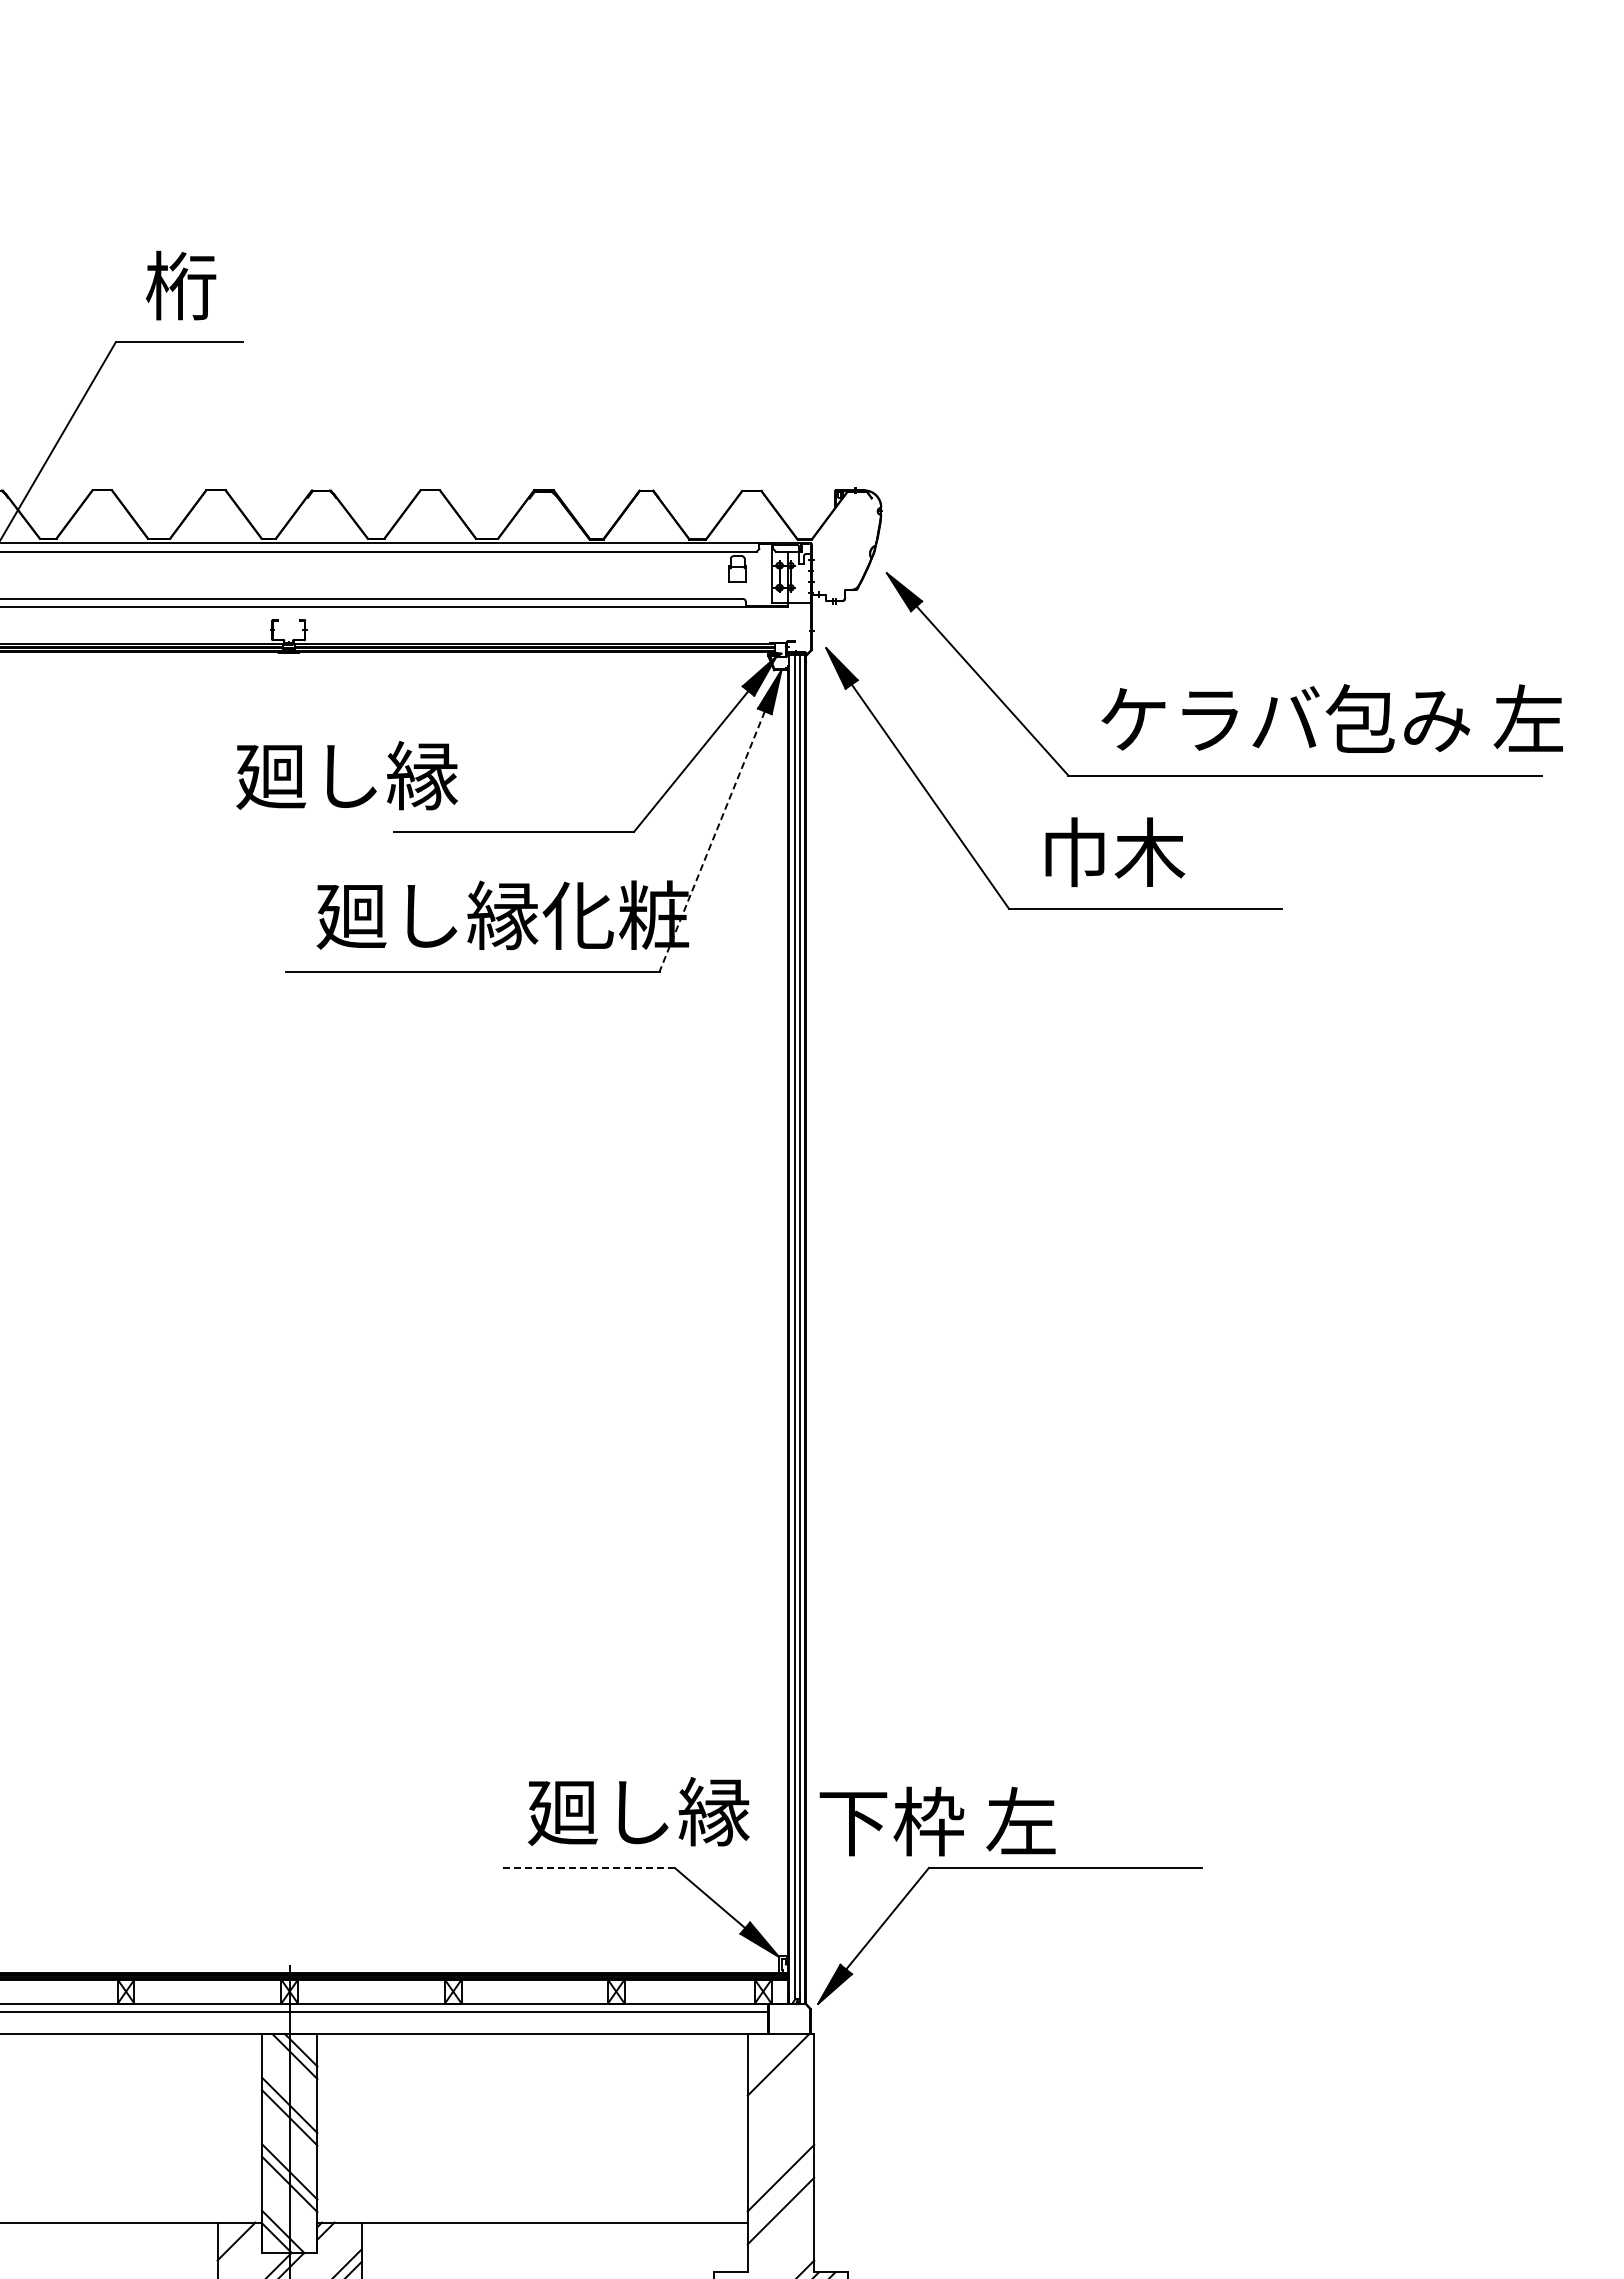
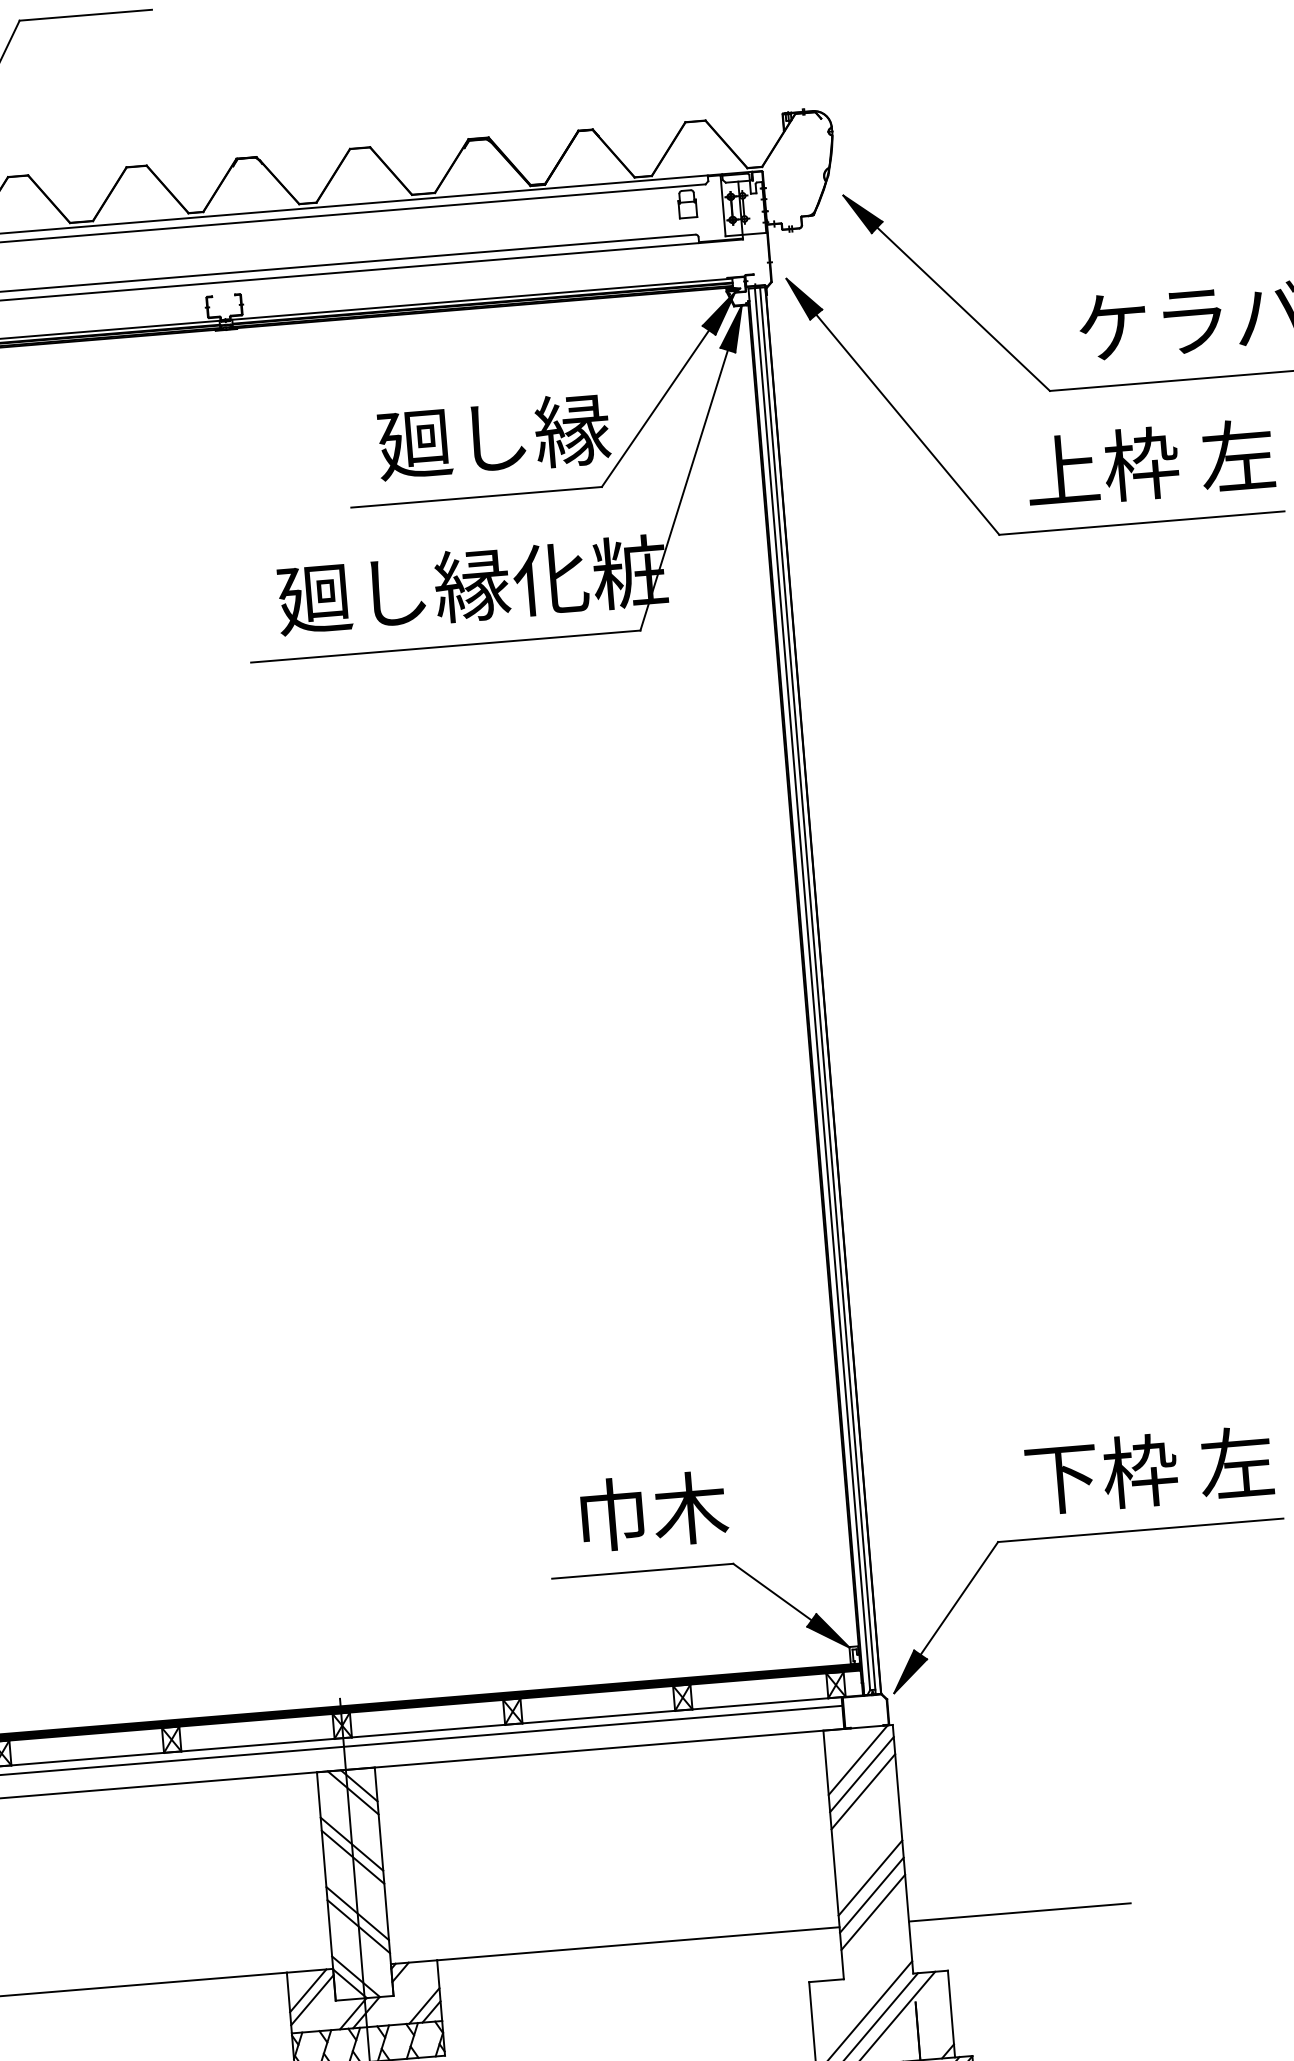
text: (346, 775) -> (493, 436), moved
line: (712, 842) -> (684, 491), dashed -> solid
text: (1158, 852) -> (1150, 463), 巾木 -> 上枠 左
text: (638, 1811) -> (690, 1507), 廻し縁 -> 巾木
text: (937, 1821) -> (1149, 1470), moved
line: (588, 1868) -> (643, 1571), dashed -> solid
line: (780, 2078) -> (861, 1774), added
line: (780, 2095) -> (862, 1791), added
line: (780, 2194) -> (871, 1895), added
line: (920, 2222) -> (1019, 1912), added
line: (239, 2250) -> (312, 1999), added

